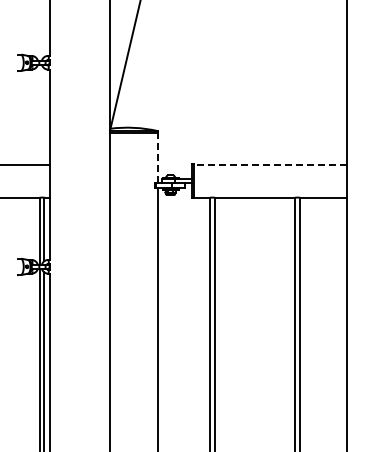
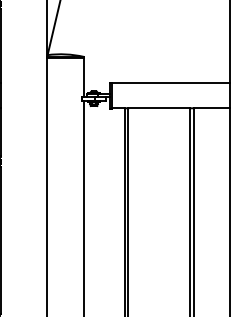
line: (157, 157) -> (83, 77), dashed -> solid
line: (270, 164) -> (171, 82), dashed -> solid

